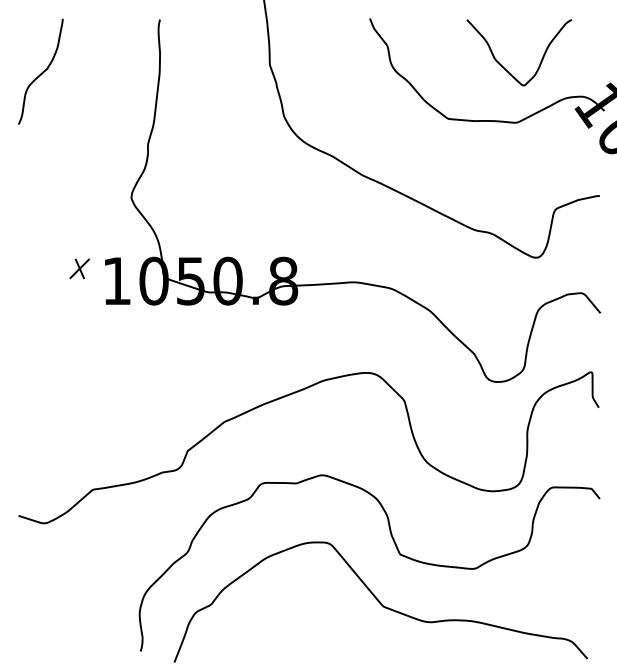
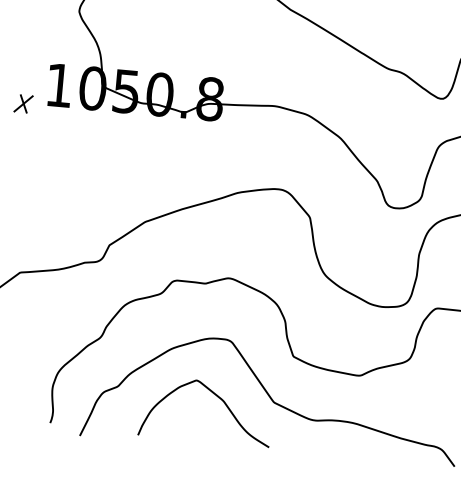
part: (79, 268) -> (23, 103), moved
curve: (319, 605) -> (216, 396), added

